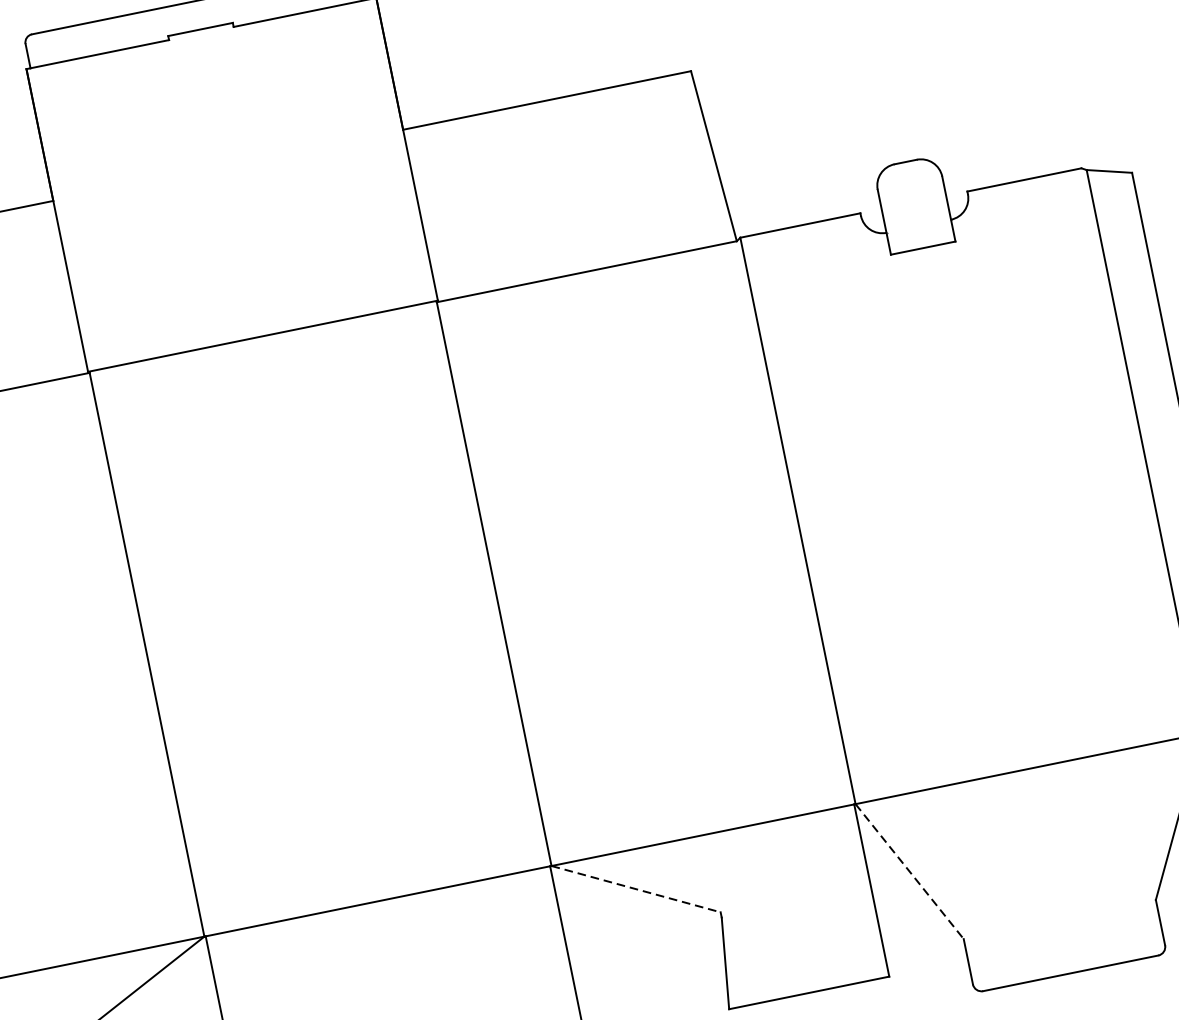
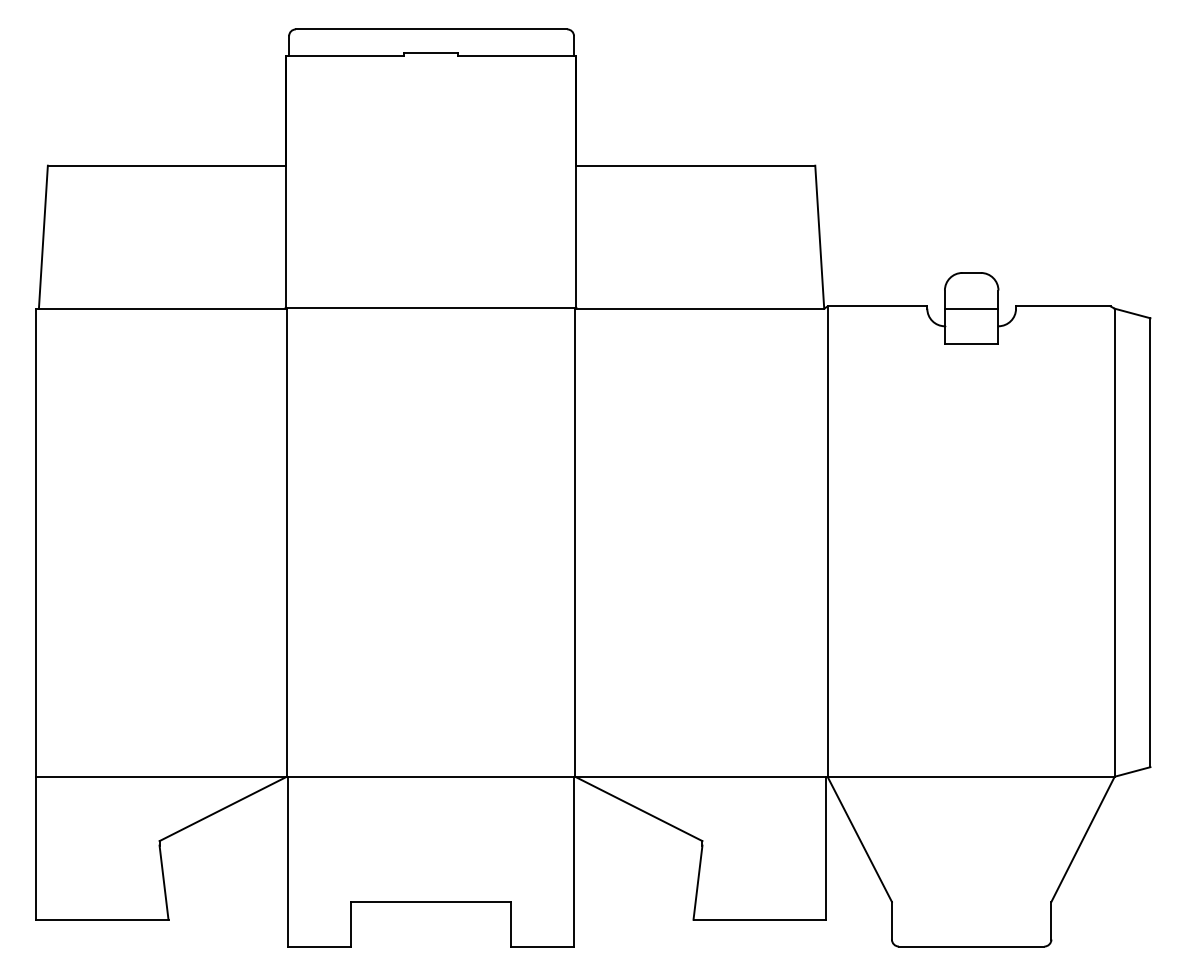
line: (914, 204) -> (971, 308), added
line: (909, 871) -> (859, 839), dashed -> solid
line: (637, 889) -> (639, 809), dashed -> solid

